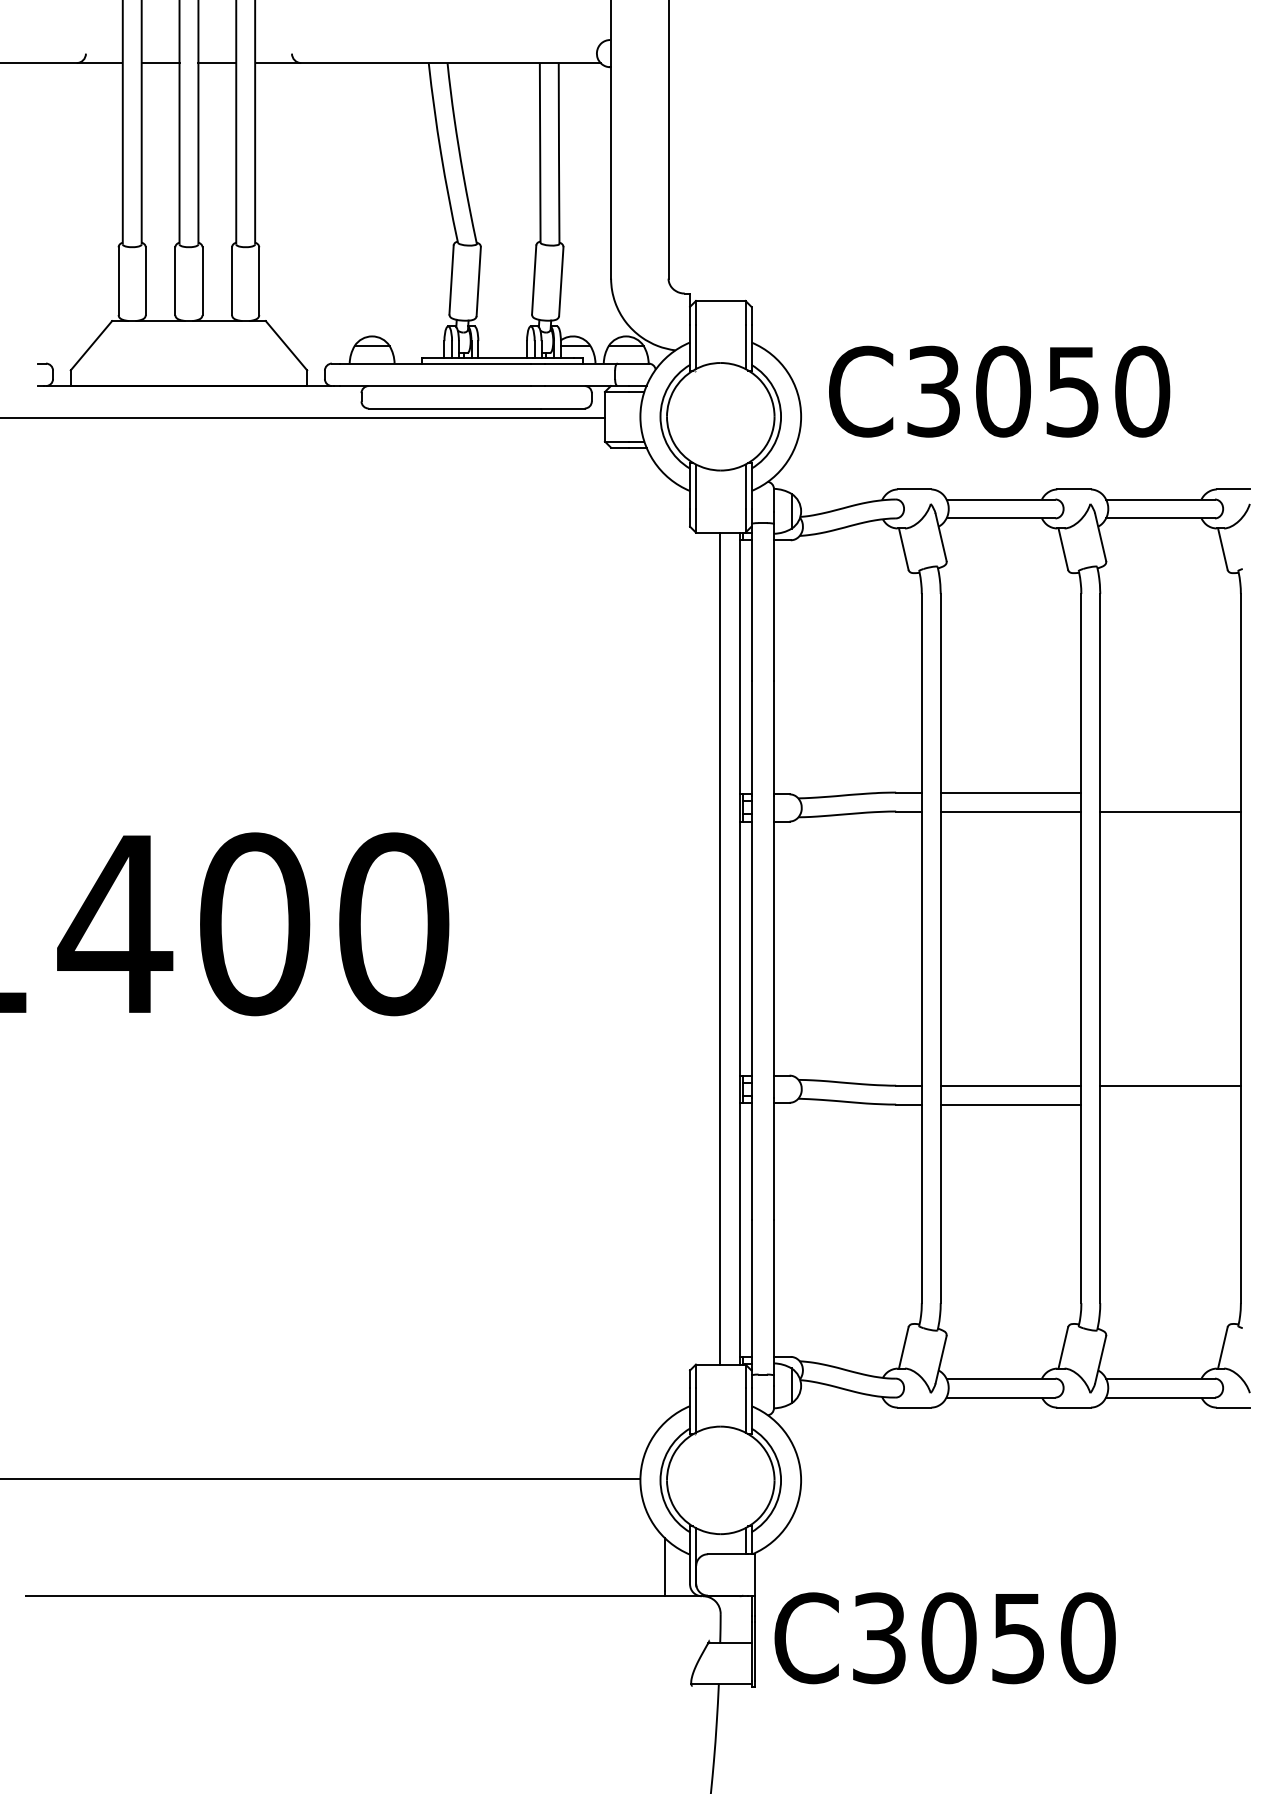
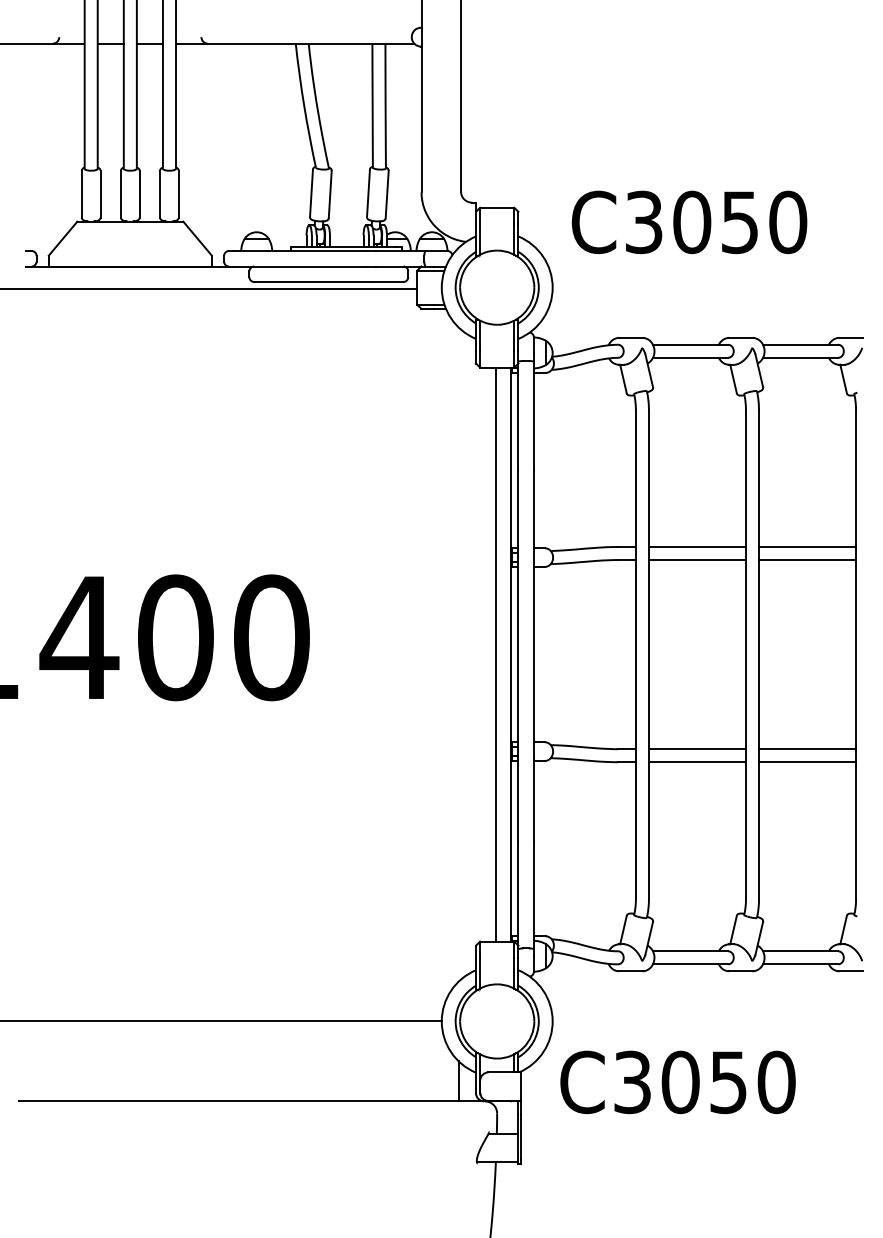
text: (999, 391) -> (689, 222), moved
line: (1170, 791) -> (807, 546), added
line: (1170, 1105) -> (807, 762), added
text: (944, 1638) -> (677, 1082), moved

